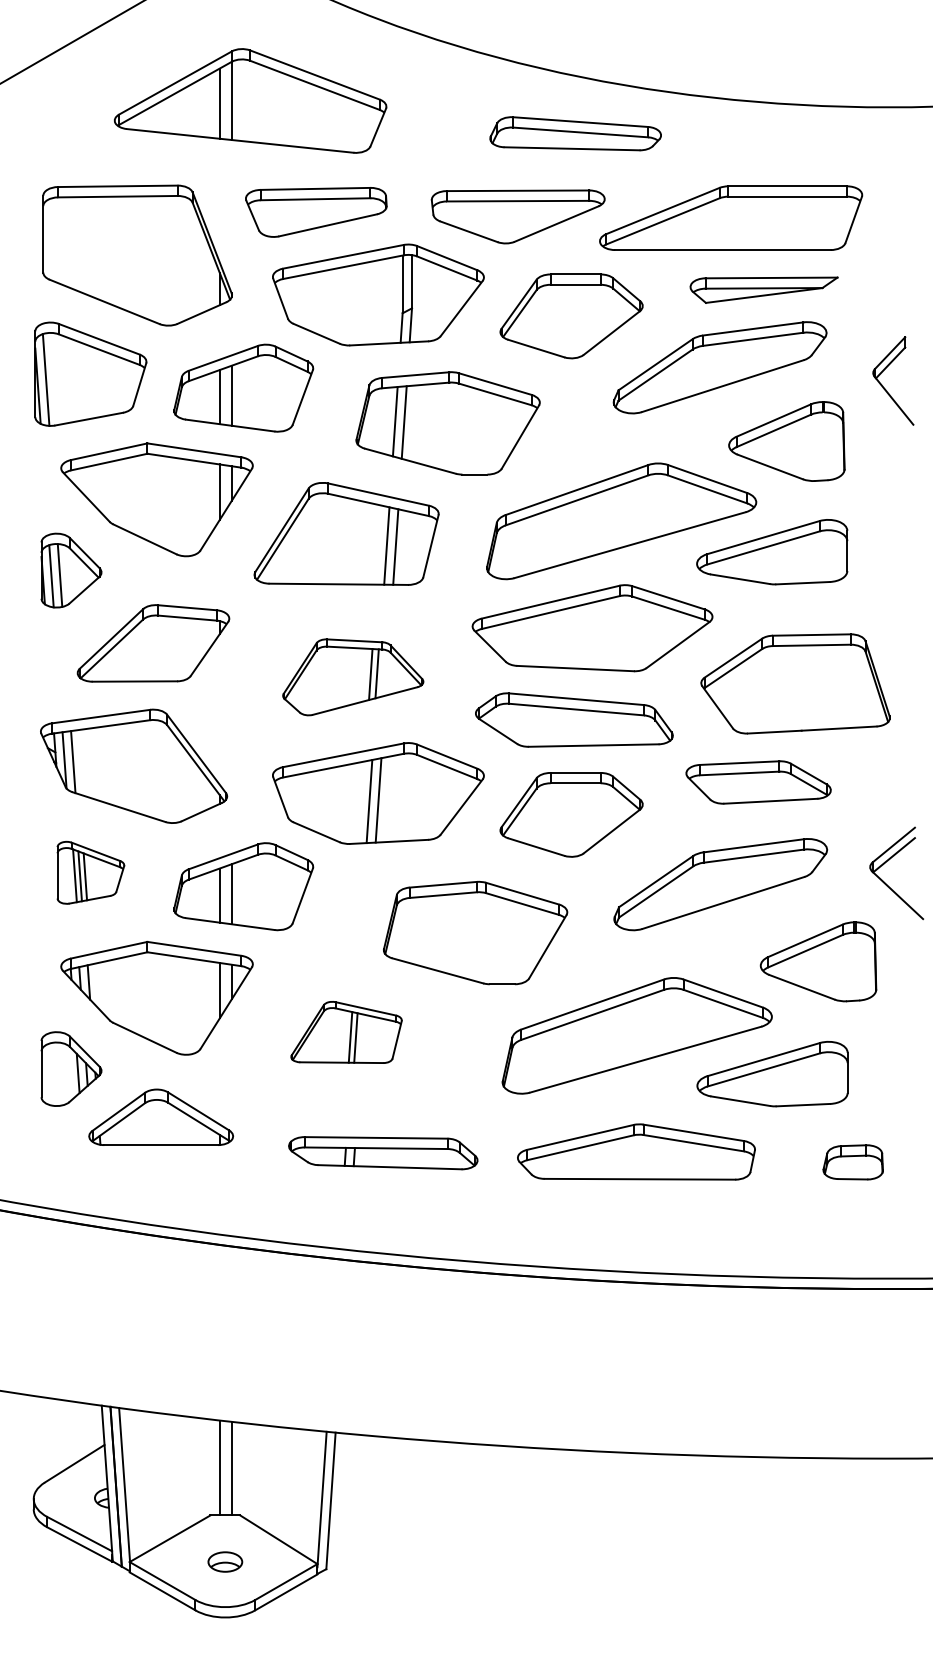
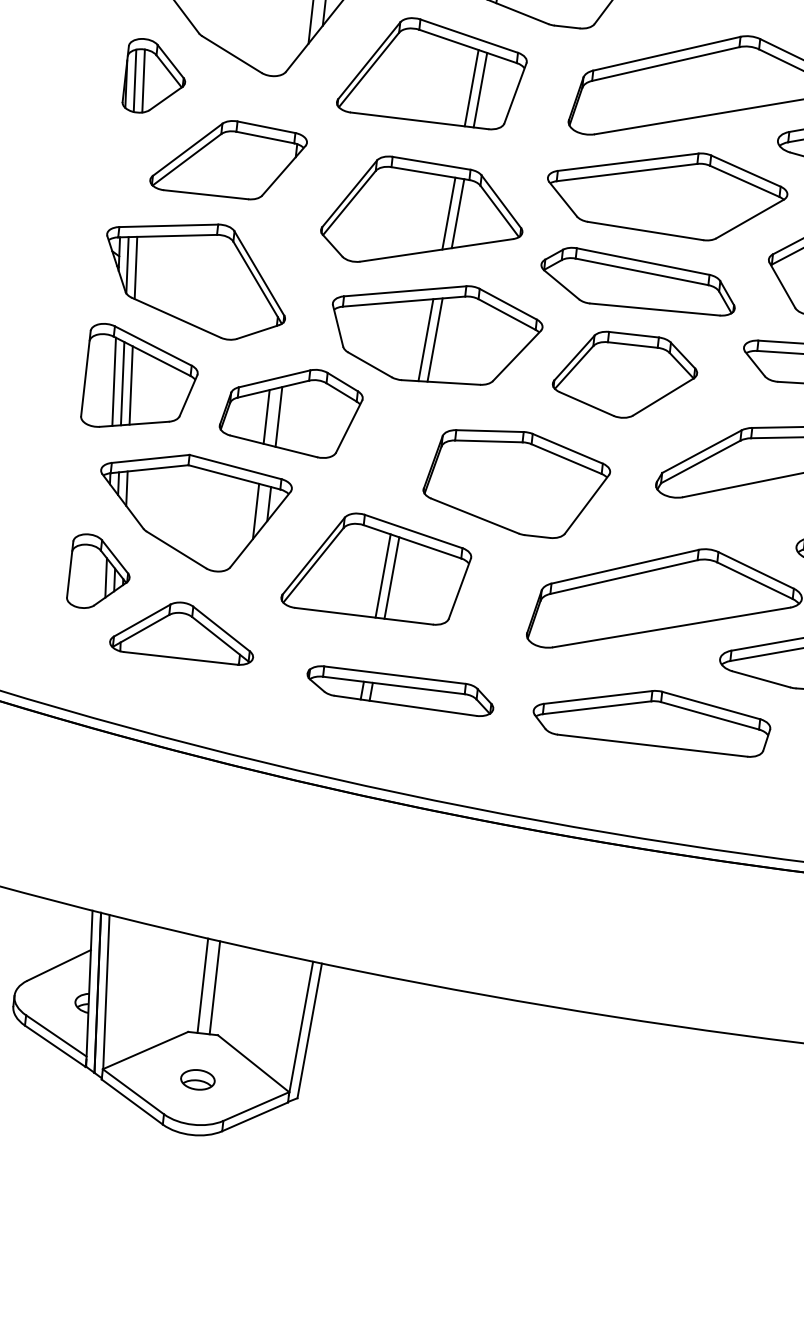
part: (353, 677) -> (423, 215), size x1.43
part: (90, 872) -> (140, 379), size x1.67
part: (346, 1032) -> (377, 567), size x1.67

